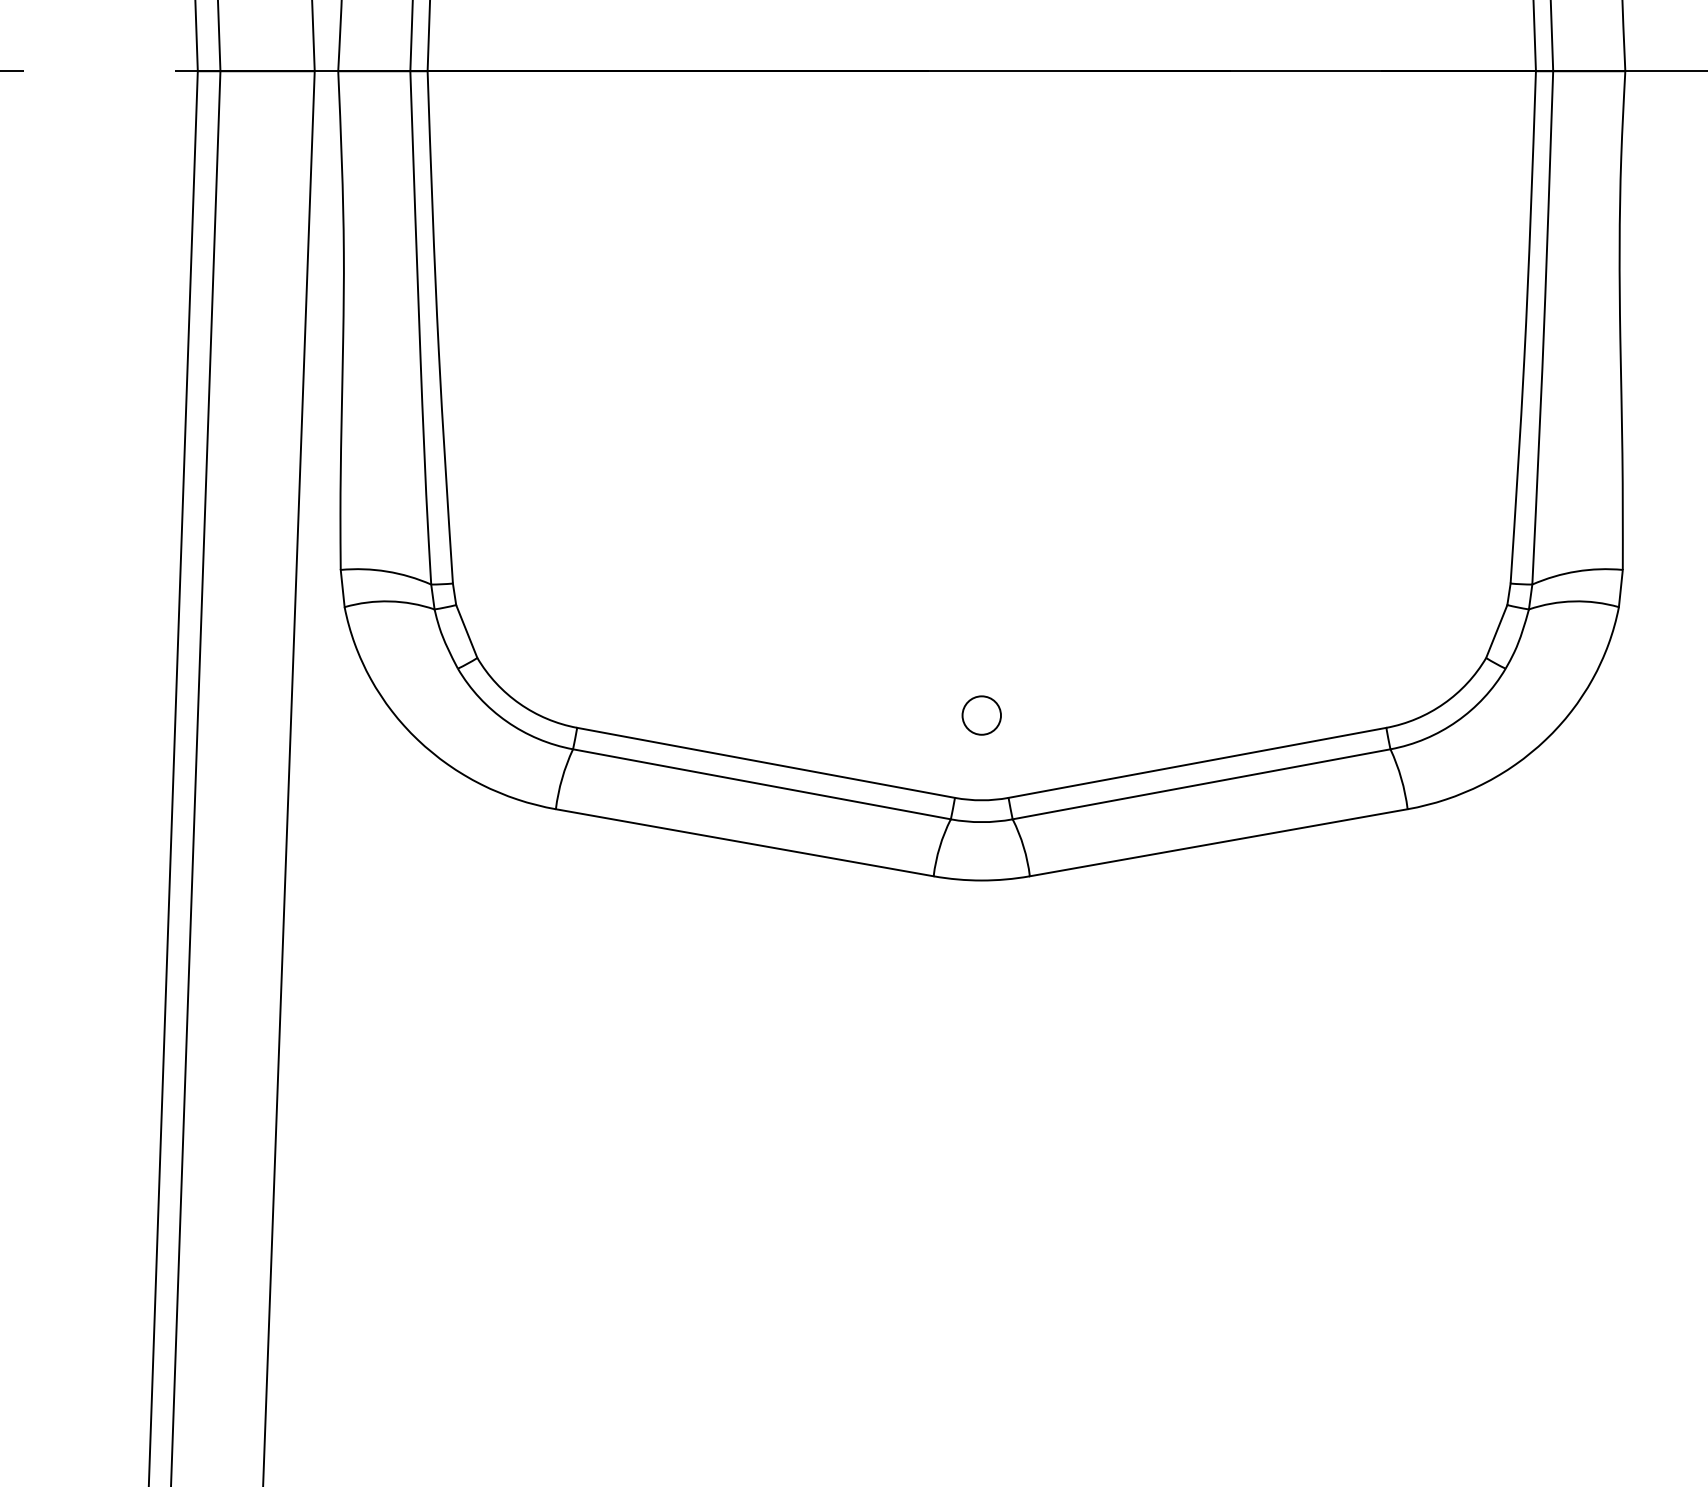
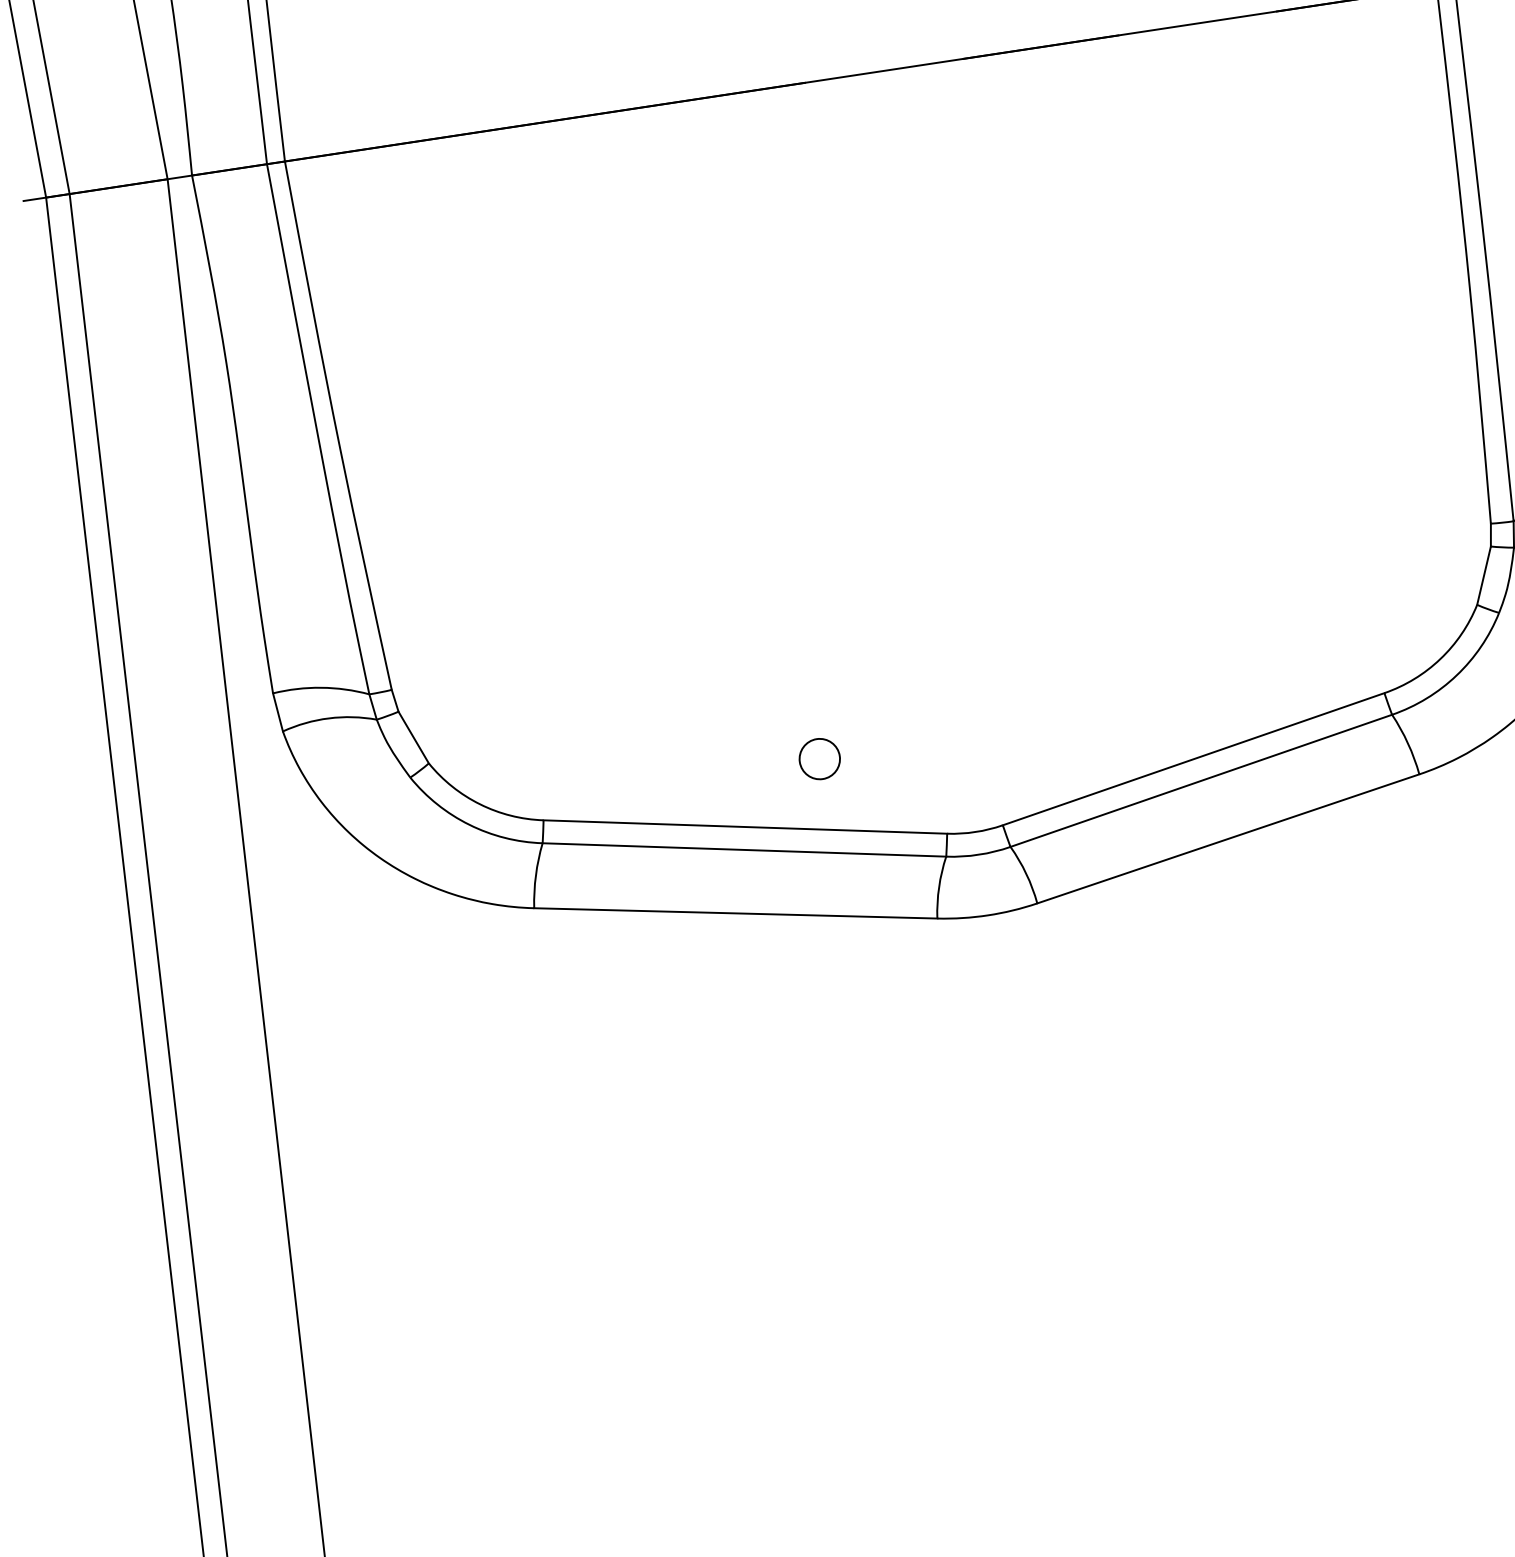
circle: (981, 715) -> (819, 759), moved

